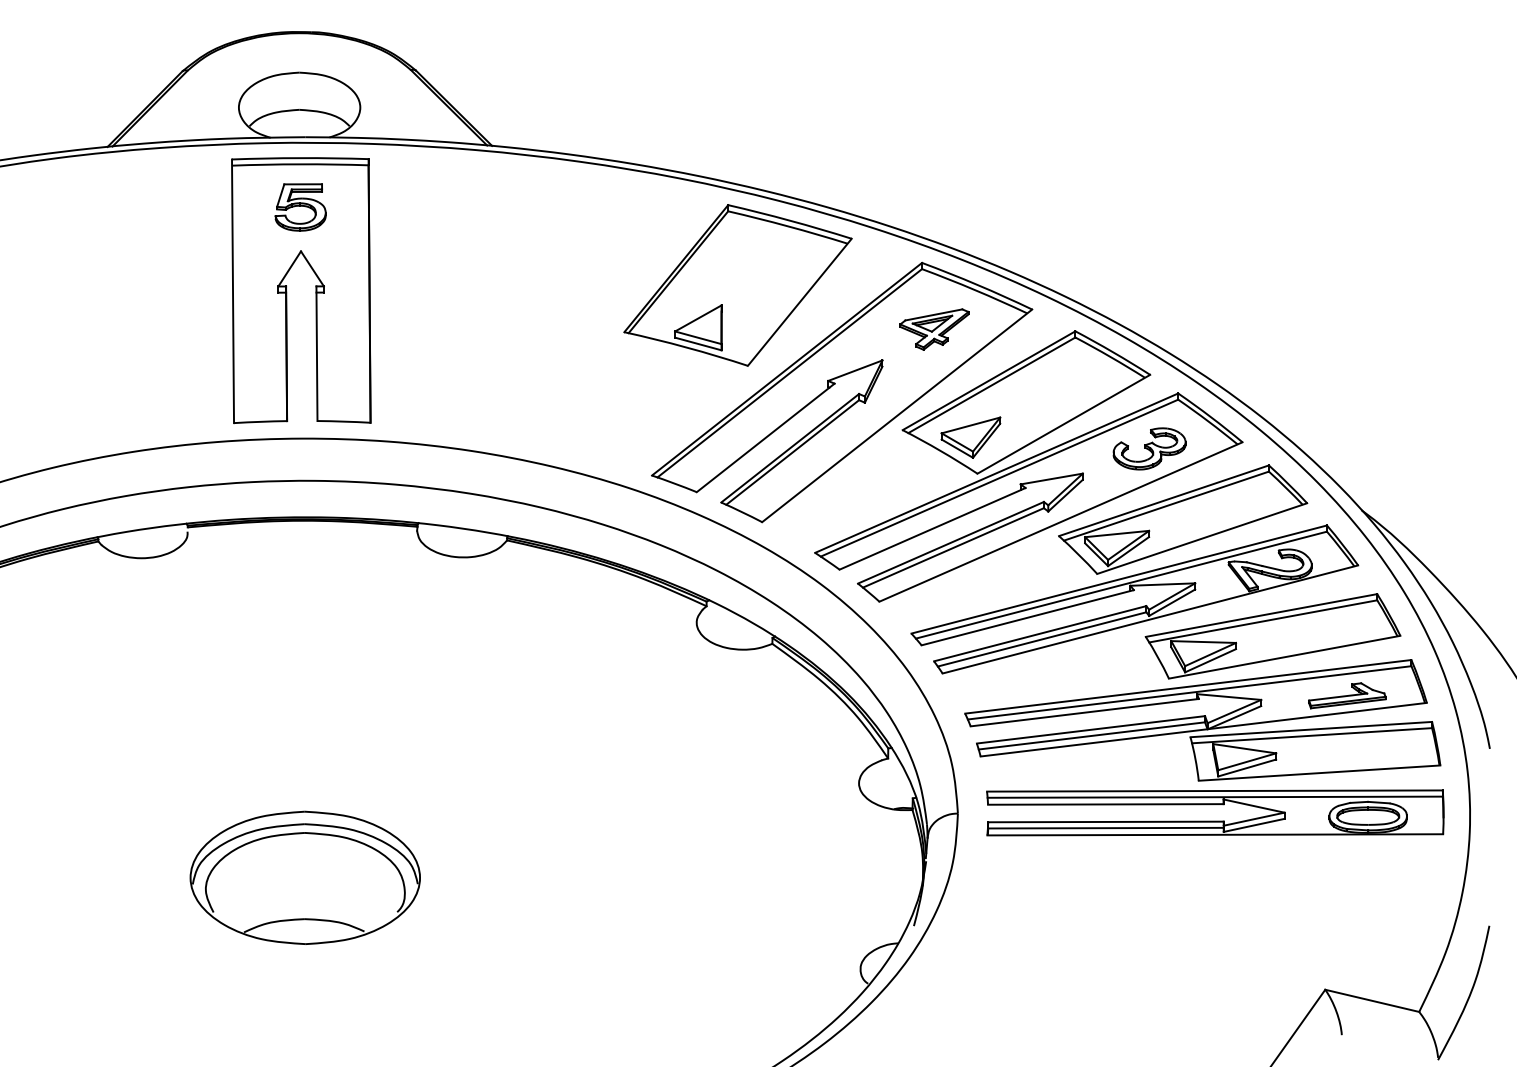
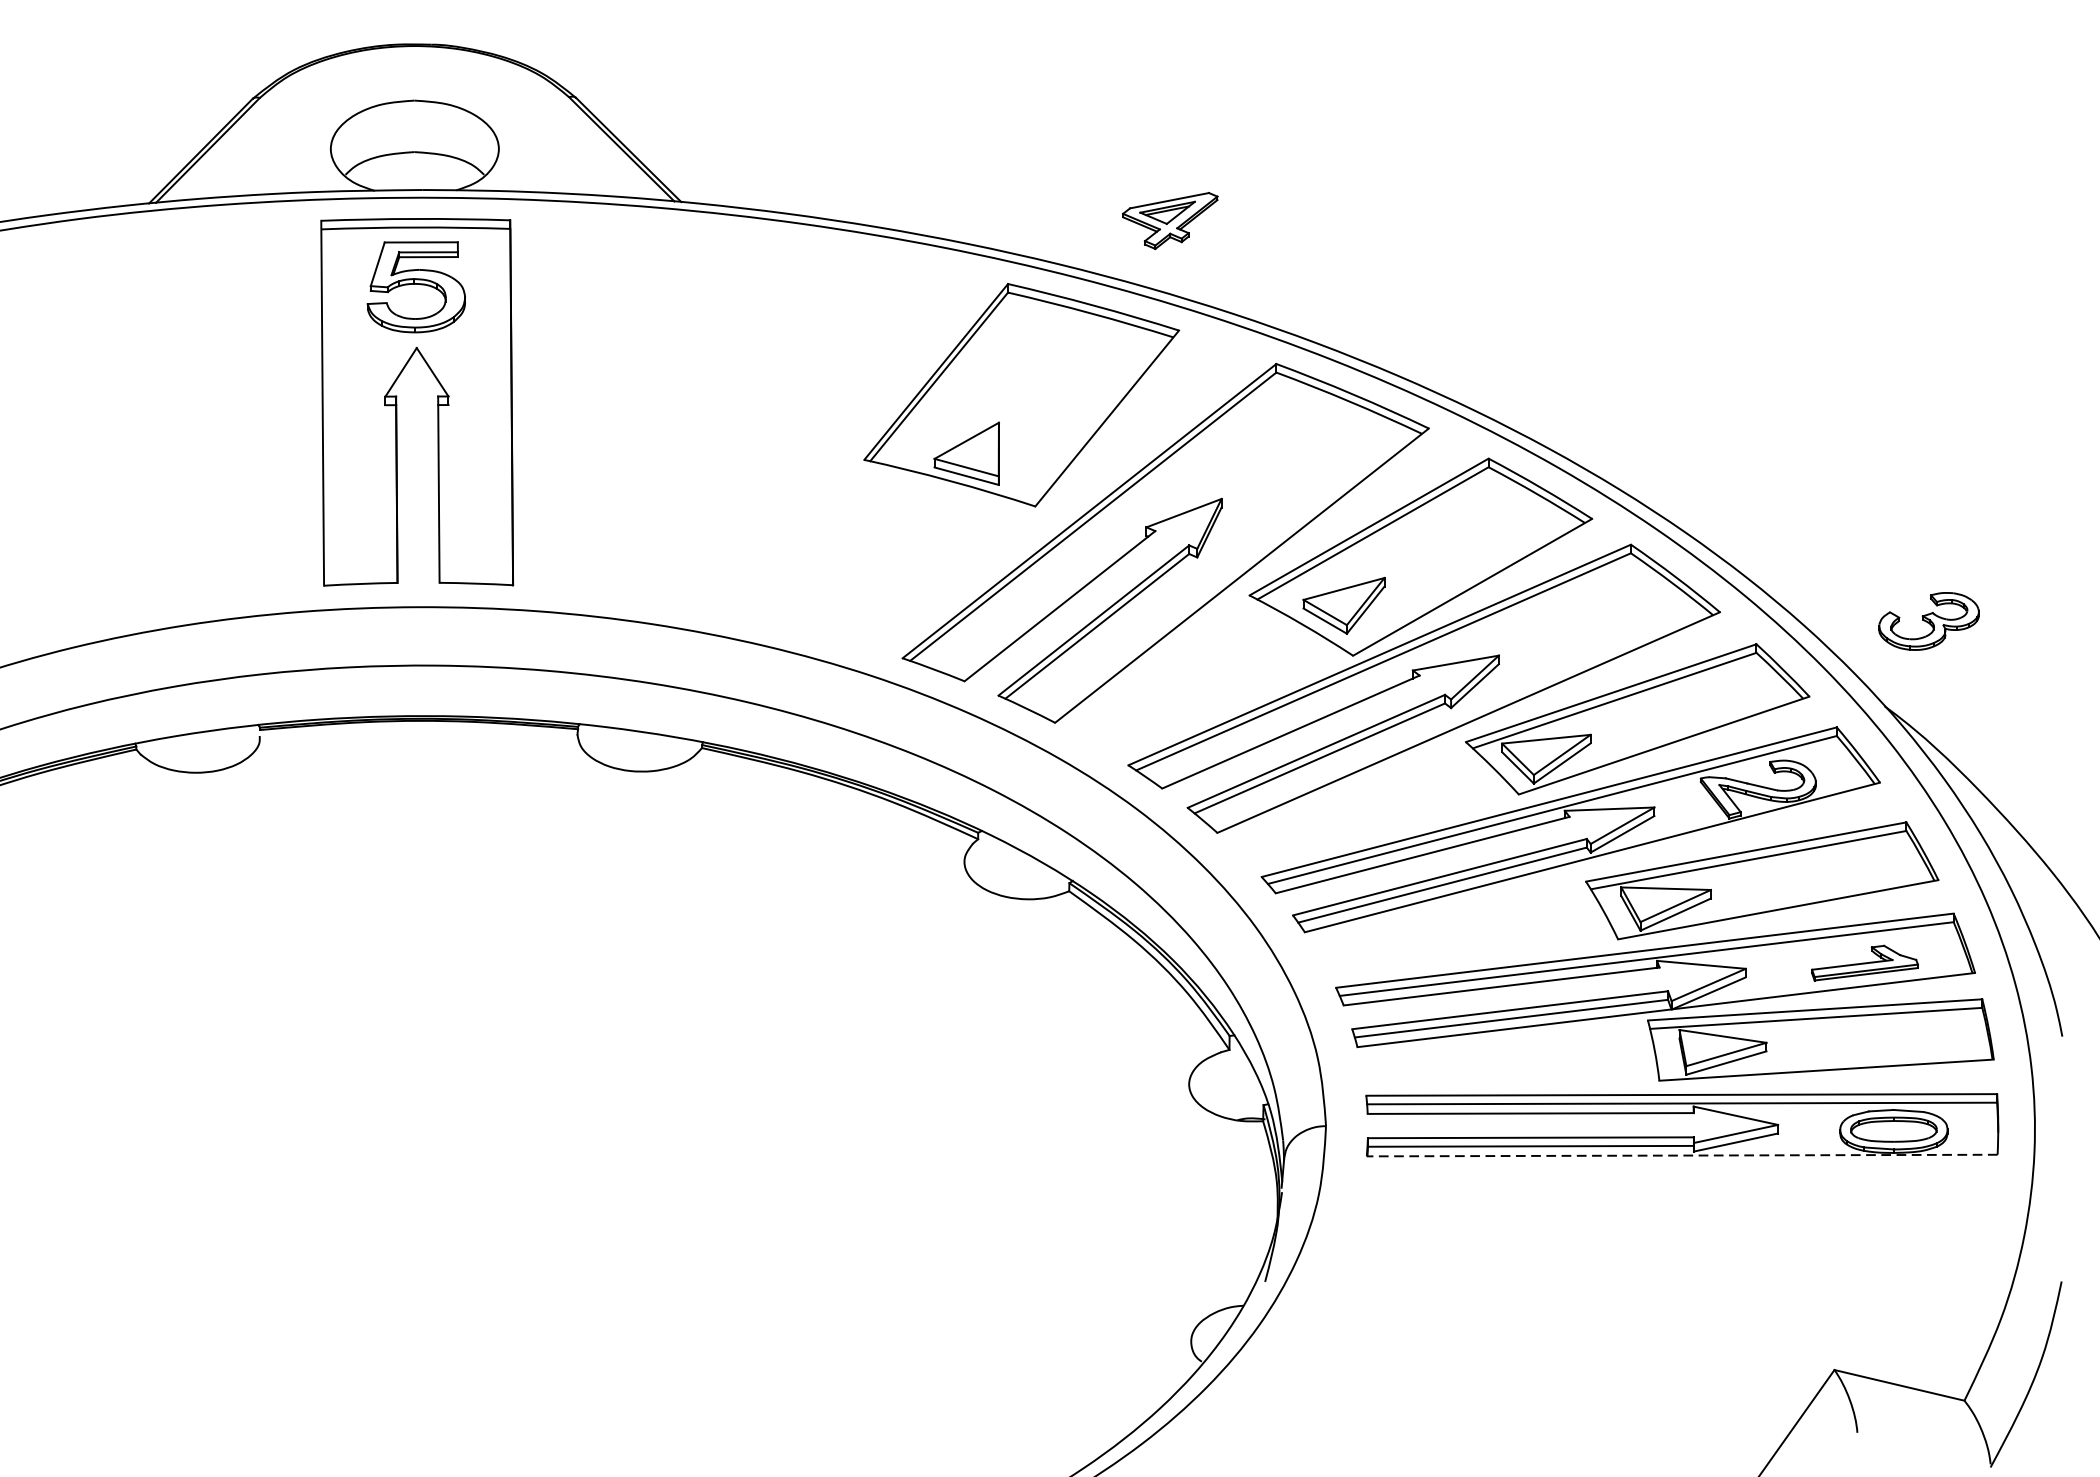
part: (300, 207) -> (416, 287), size x1.4
part: (934, 329) -> (1170, 220), moved
part: (1149, 448) -> (1928, 620), moved
line: (1215, 834) -> (1682, 1155), solid -> dashed
part: (304, 877) -> (421, 1214), removed

